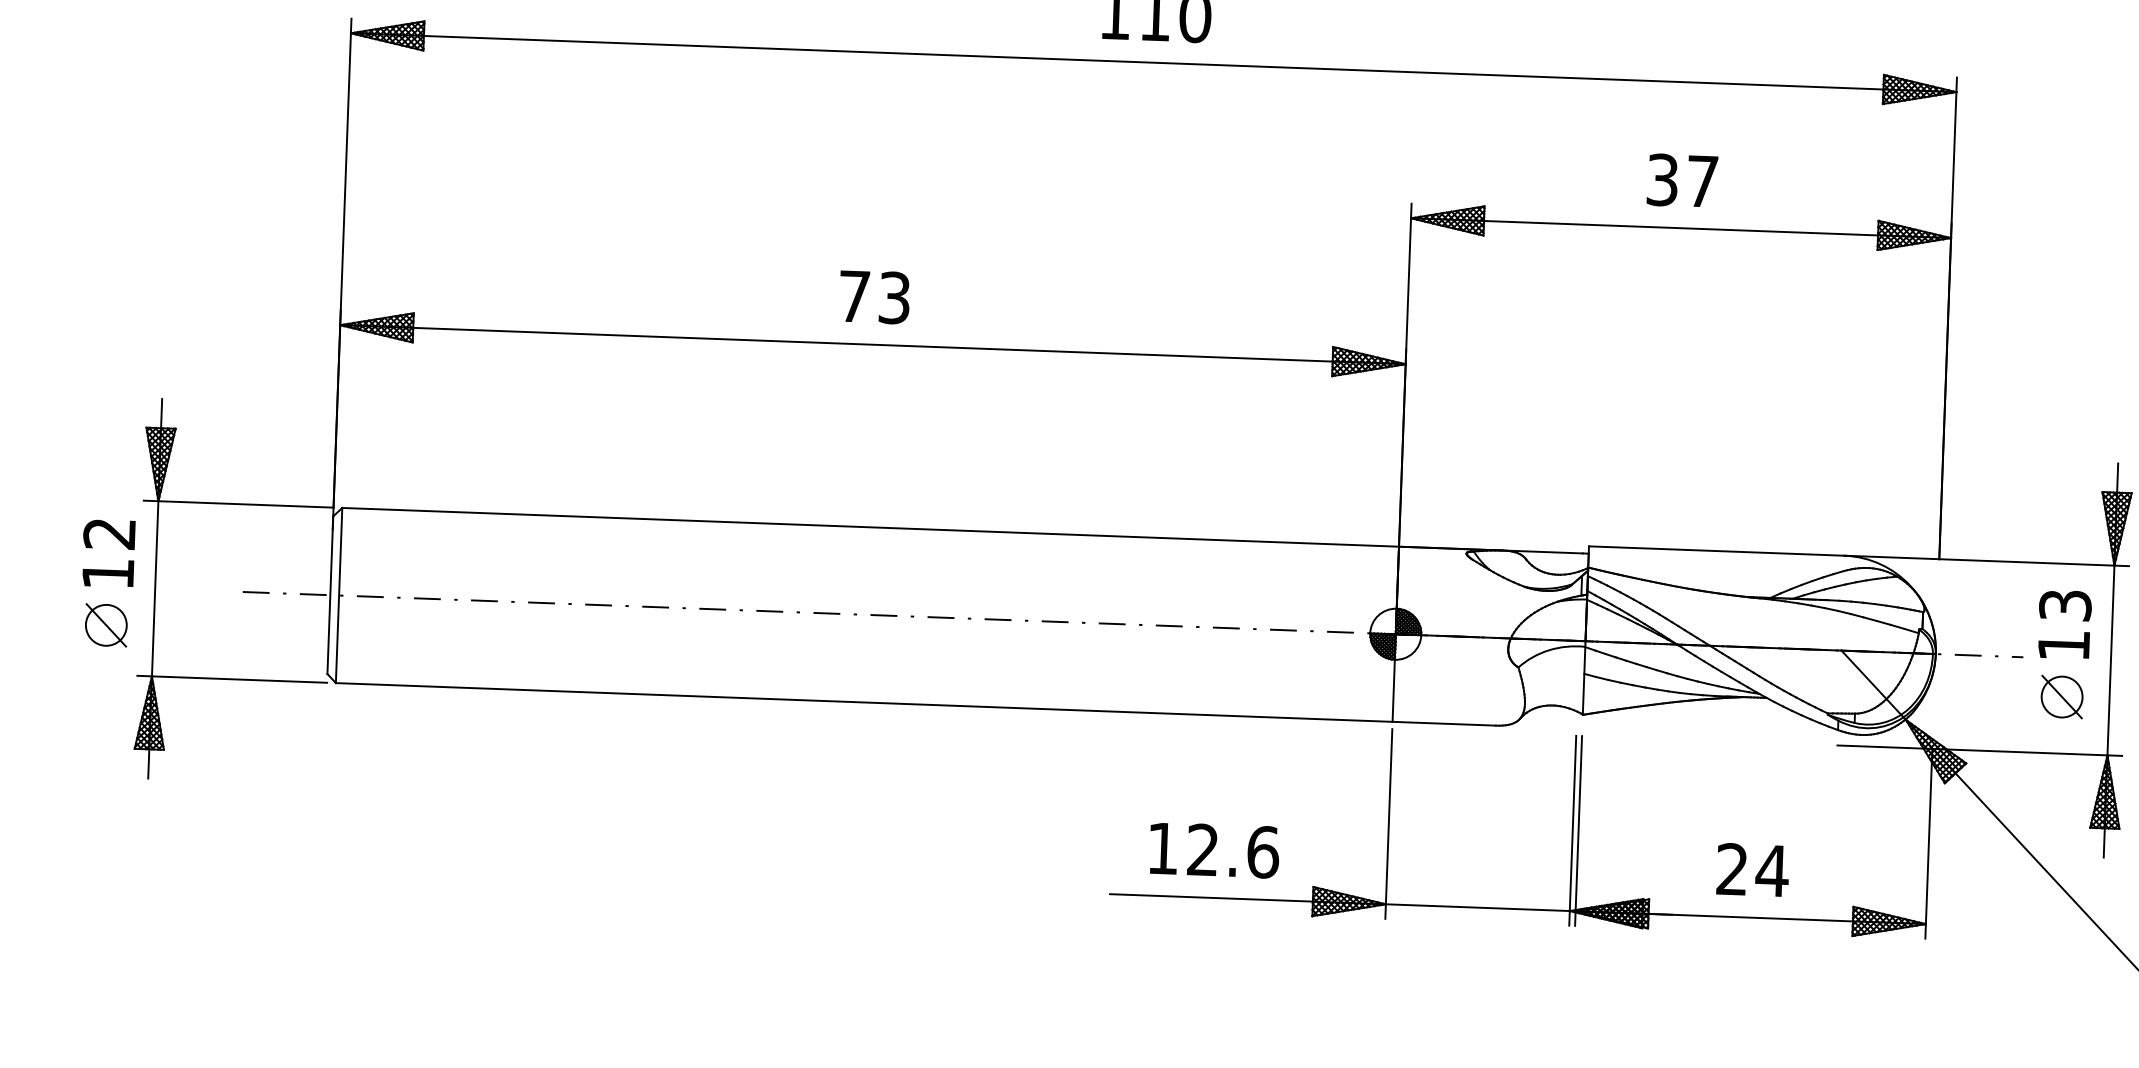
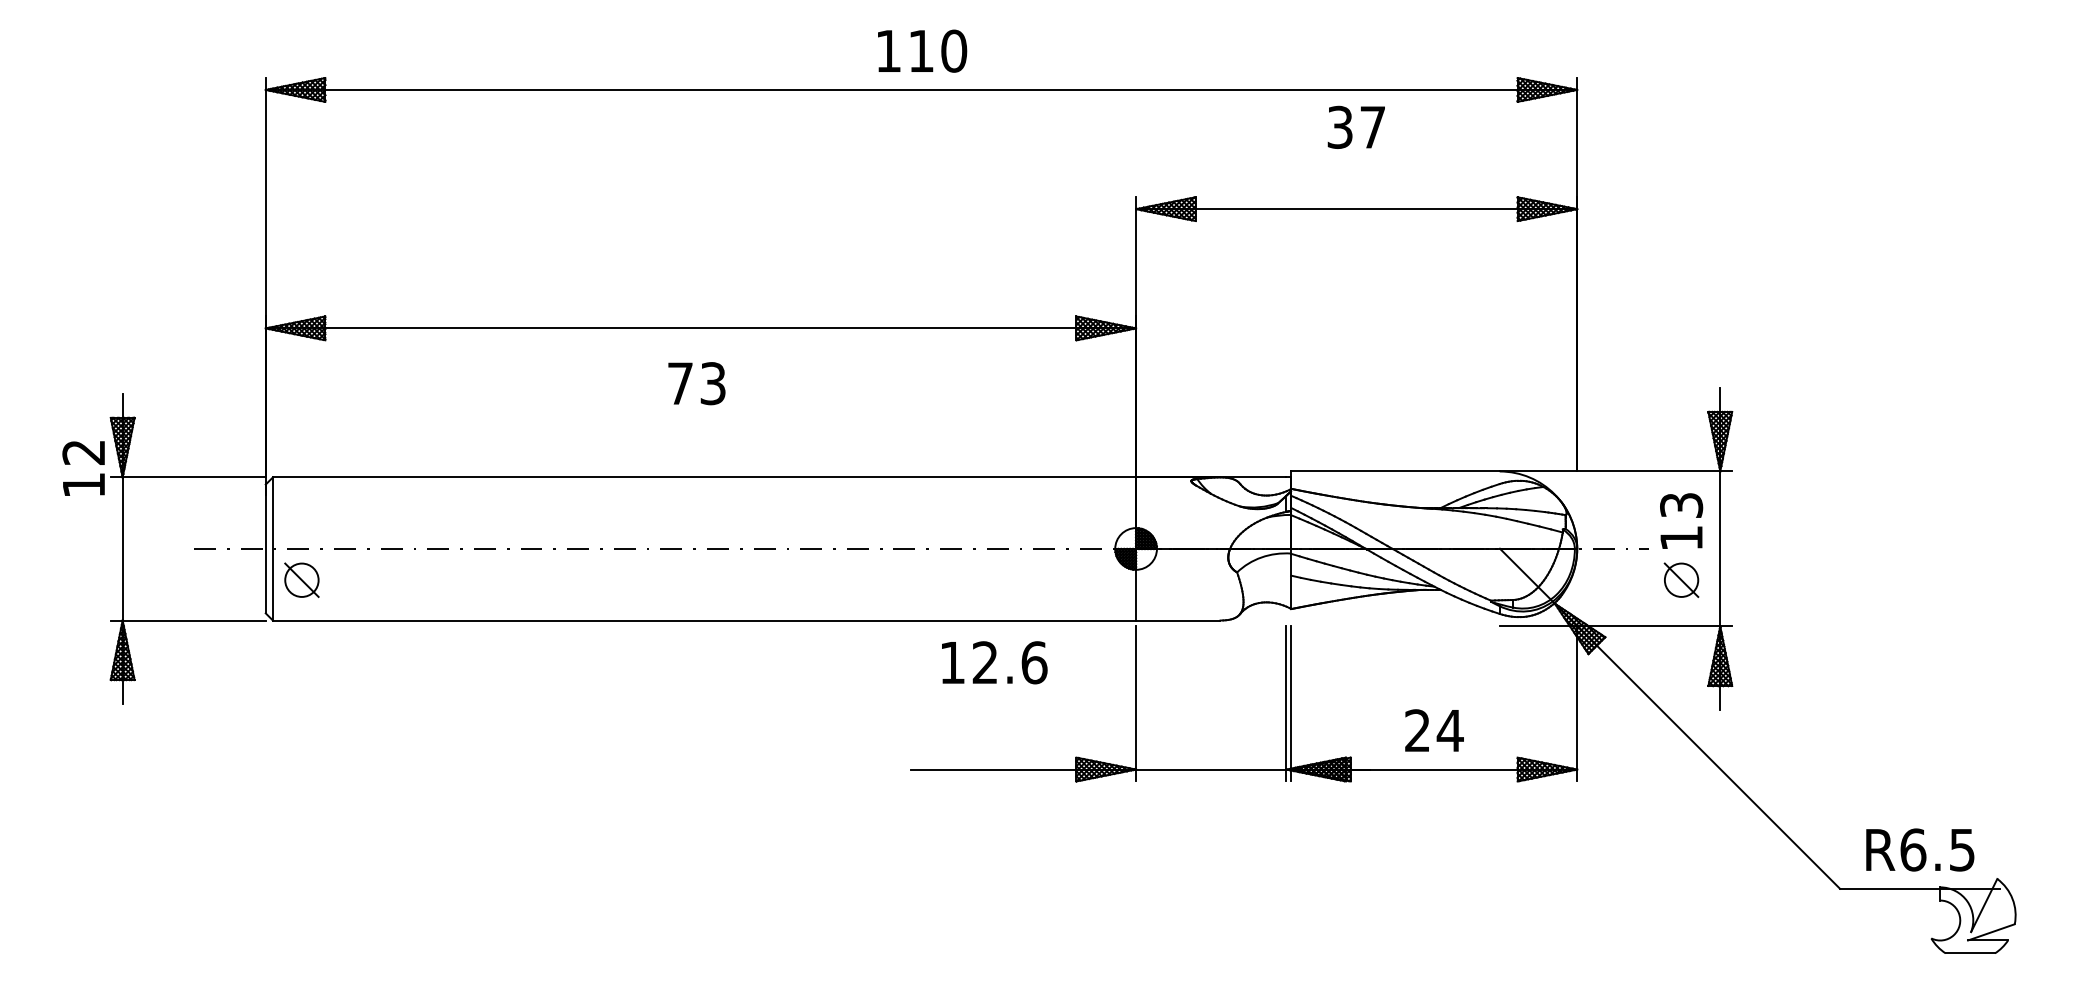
text: (1681, 179) -> (1355, 126), moved
text: (874, 297) -> (696, 383), moved
text: (108, 553) -> (83, 468), moved
part: (105, 624) -> (301, 579), moved
text: (1214, 850) -> (994, 662), moved

